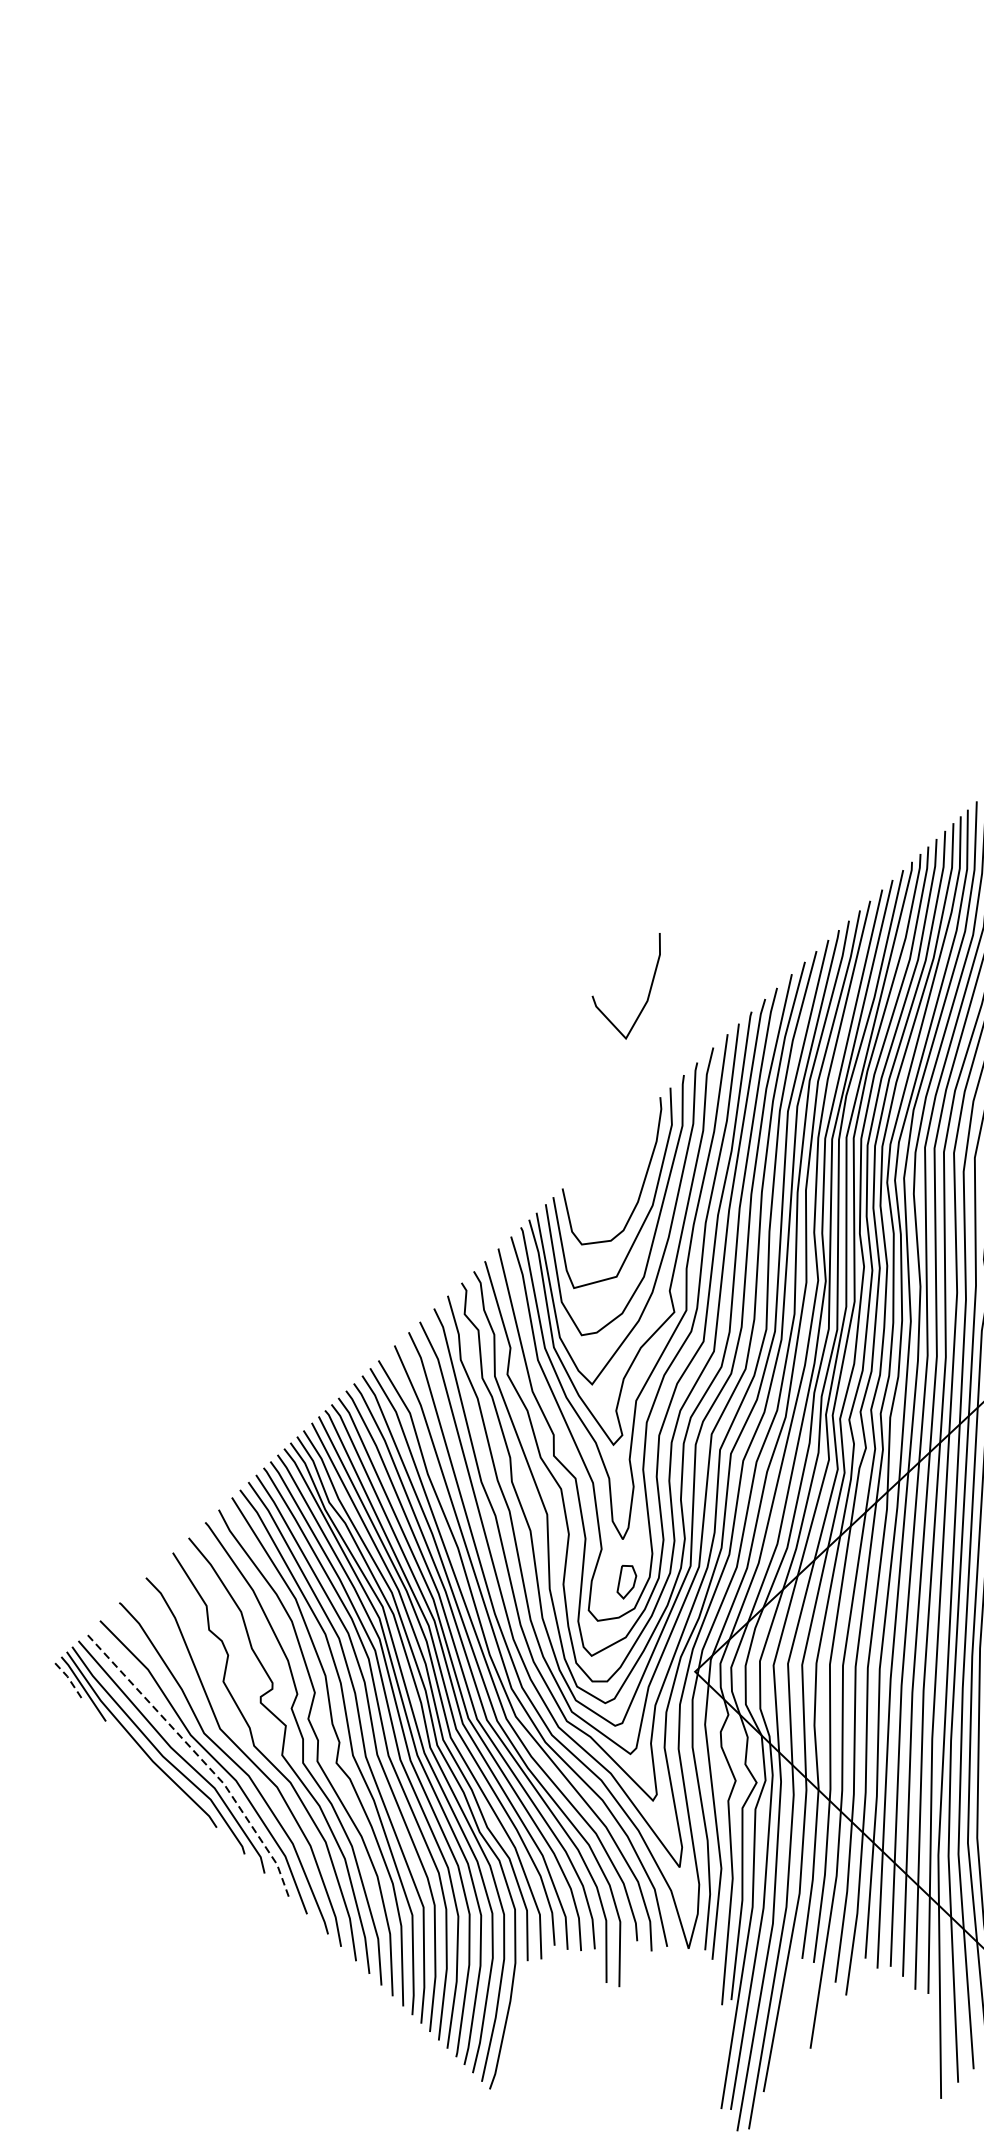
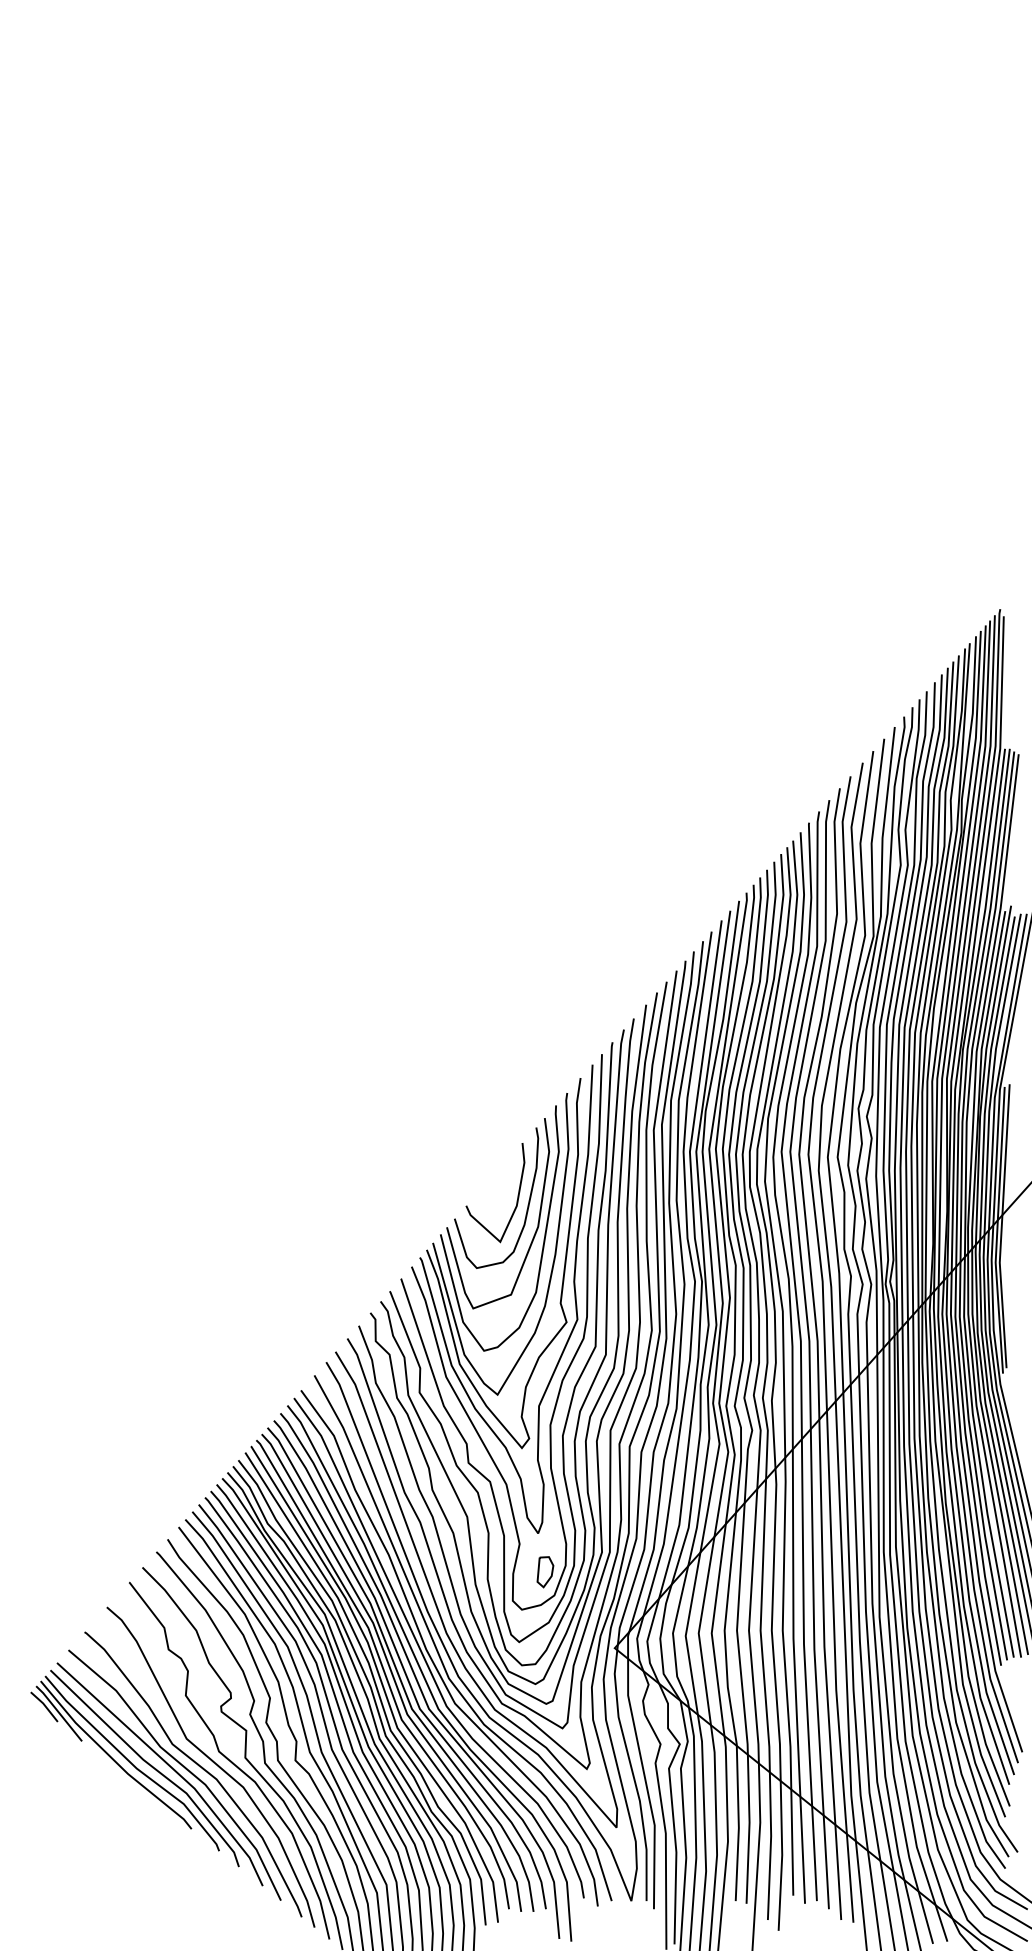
curve: (649, 988) -> (517, 1194), moved
line: (69, 1678) -> (45, 1705), dashed -> solid
line: (200, 1758) -> (171, 1767), dashed -> solid

